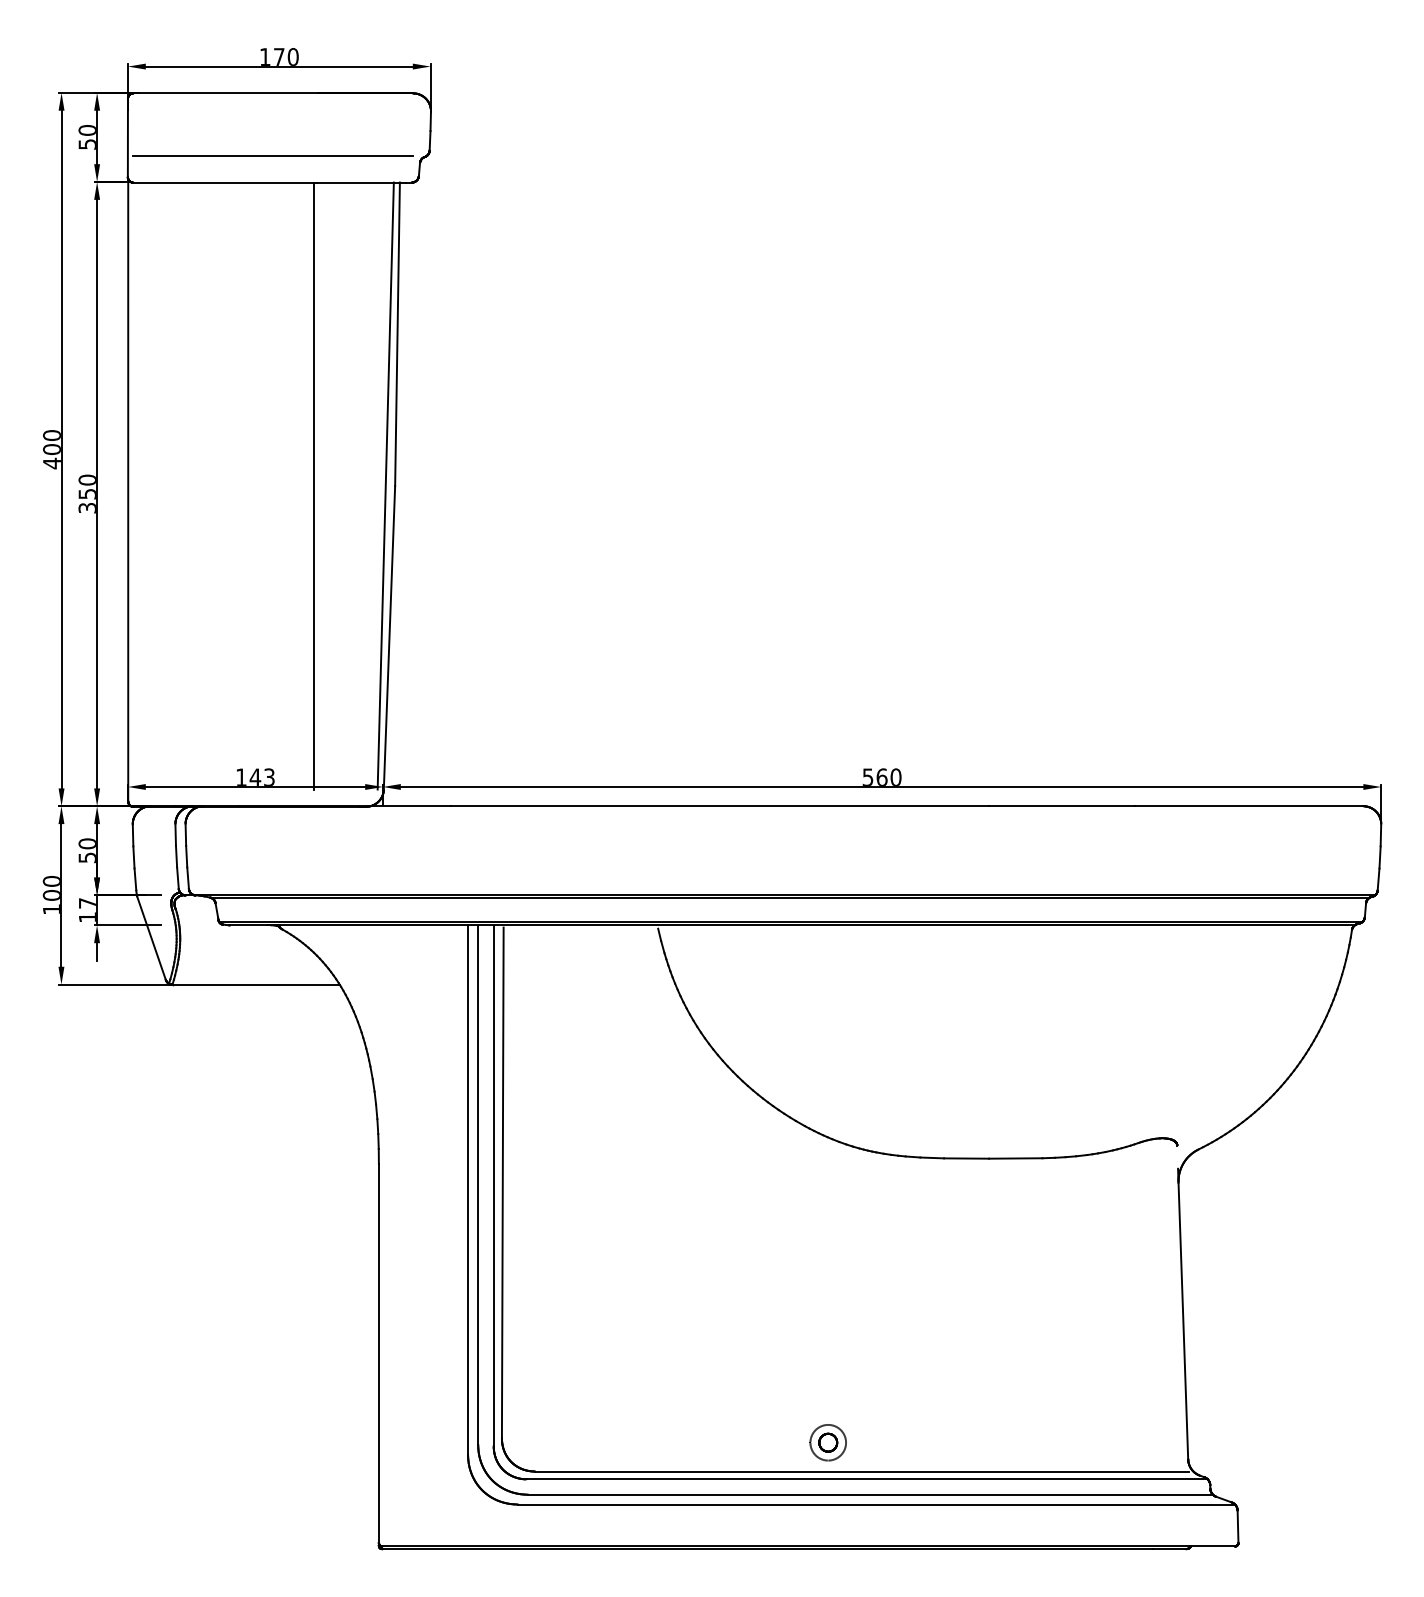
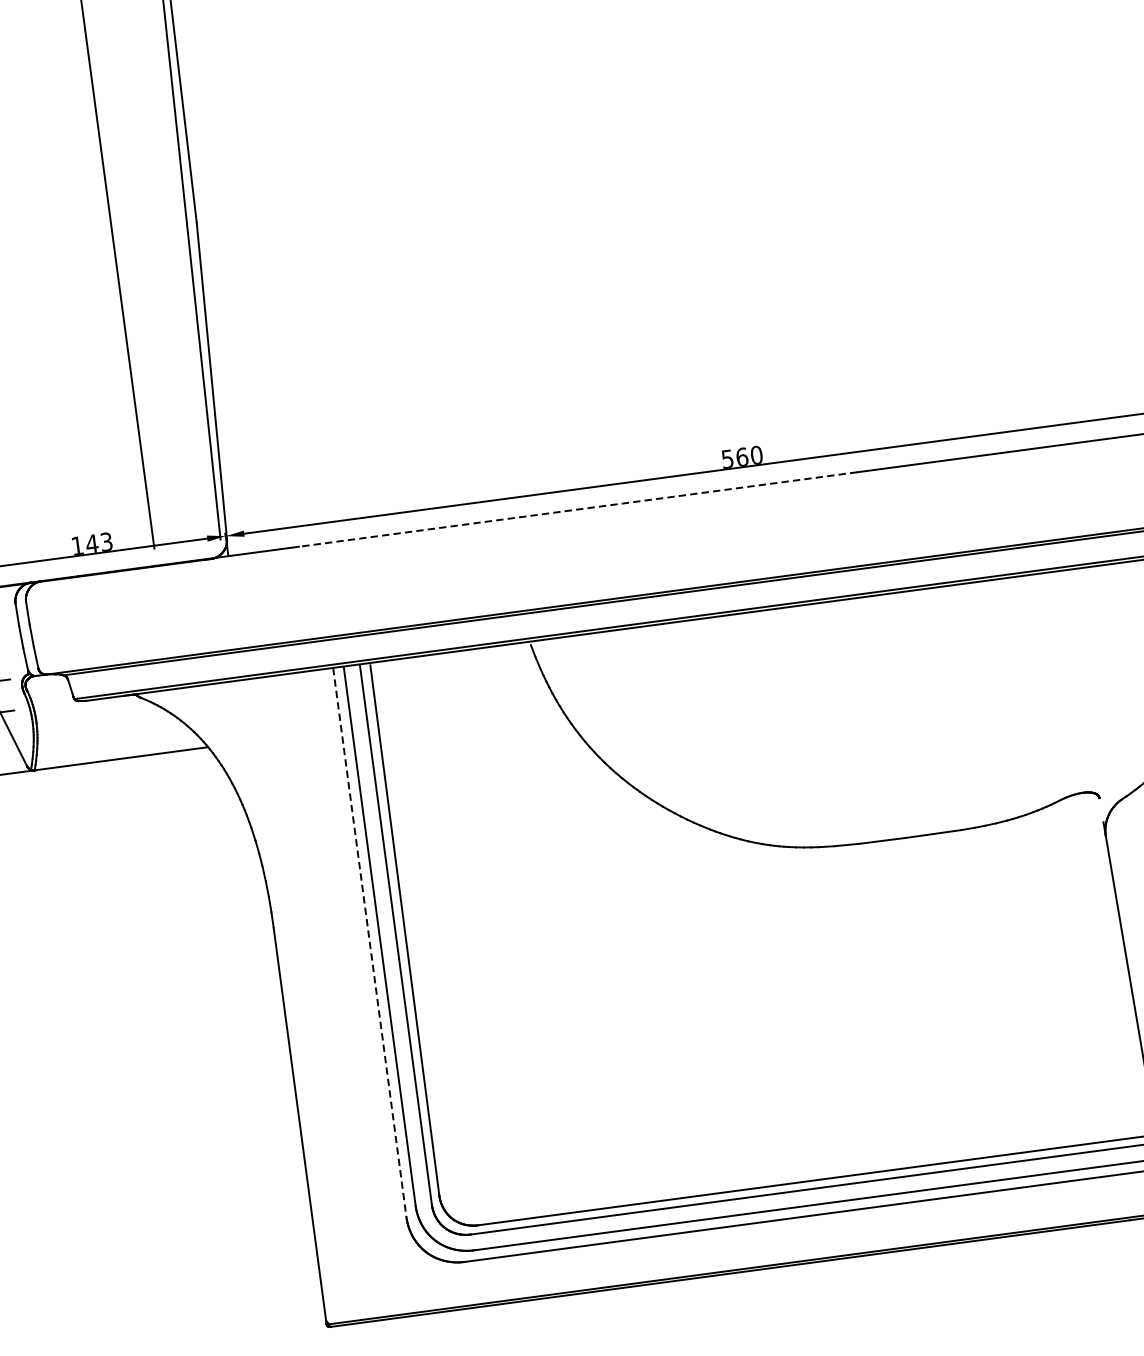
line: (719, 806) -> (577, 509), solid -> dashed
line: (468, 1190) -> (370, 942), solid -> dashed
part: (827, 1442) -> (777, 1154), removed

